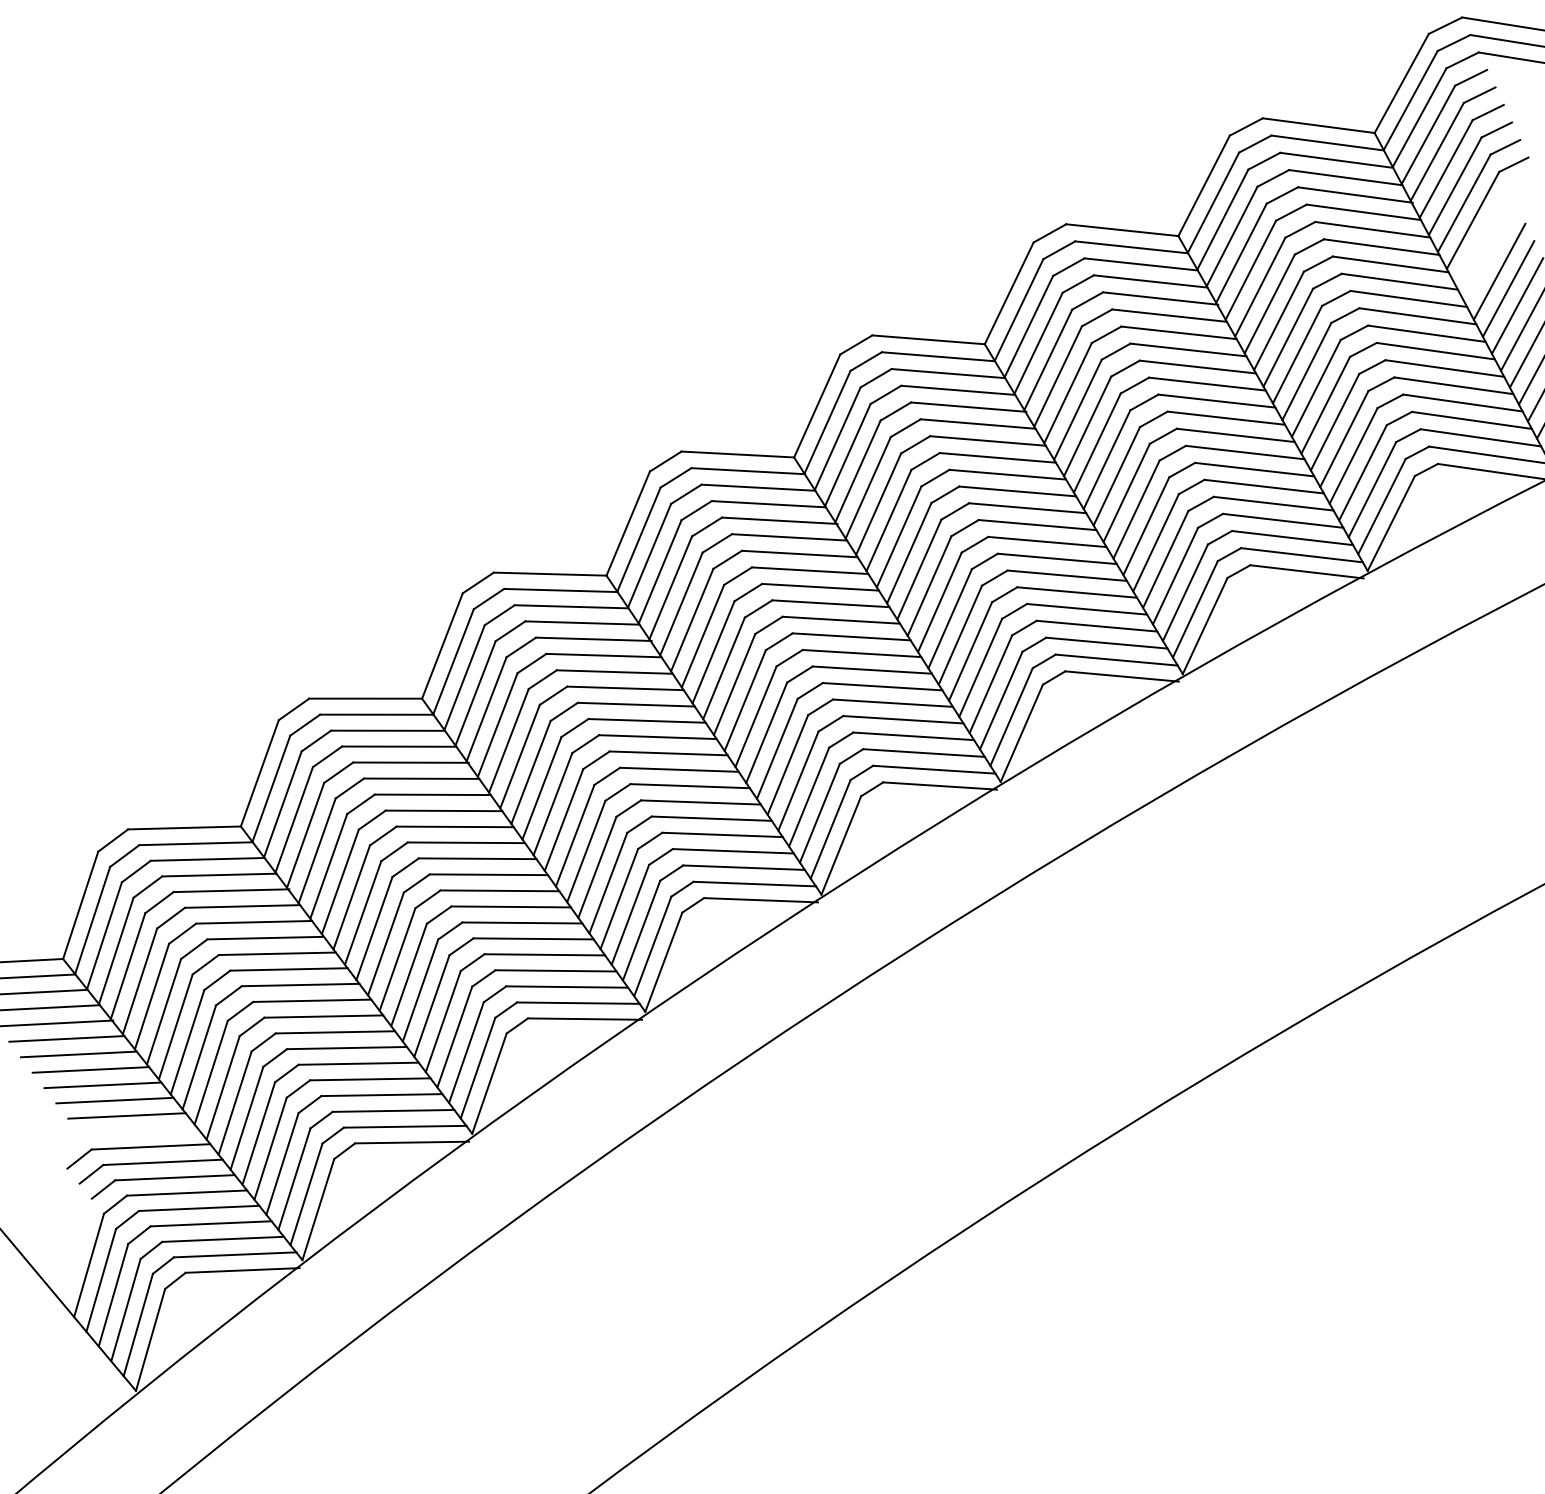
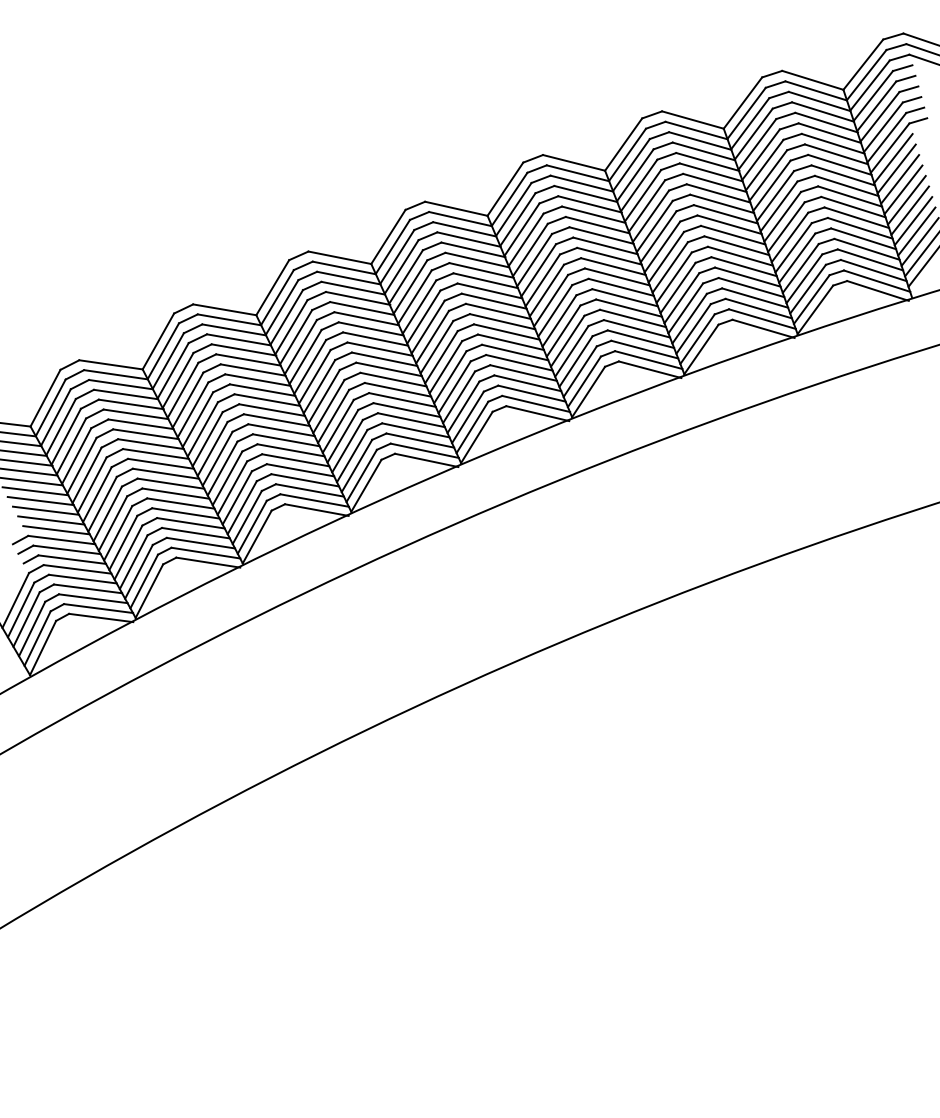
line: (1481, 237) -> (893, 158), added
line: (1490, 253) -> (896, 168), added
line: (138, 1131) -> (56, 530), added

